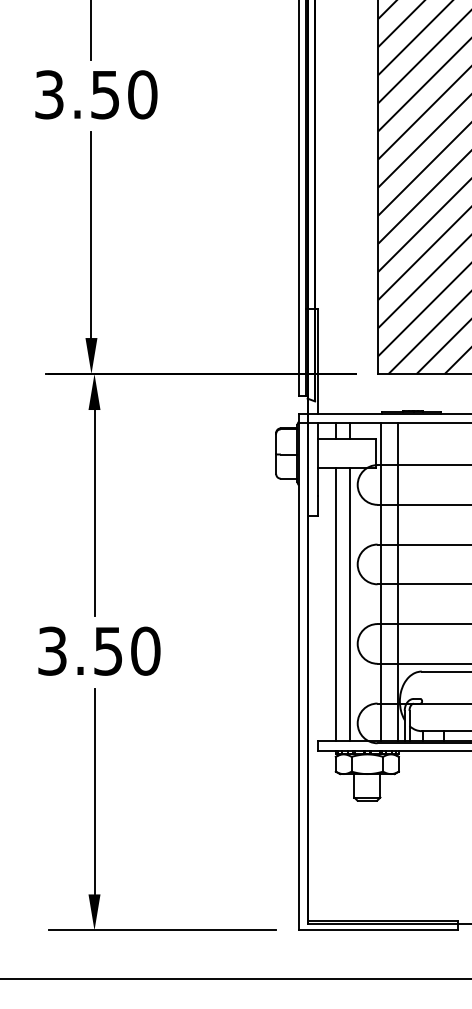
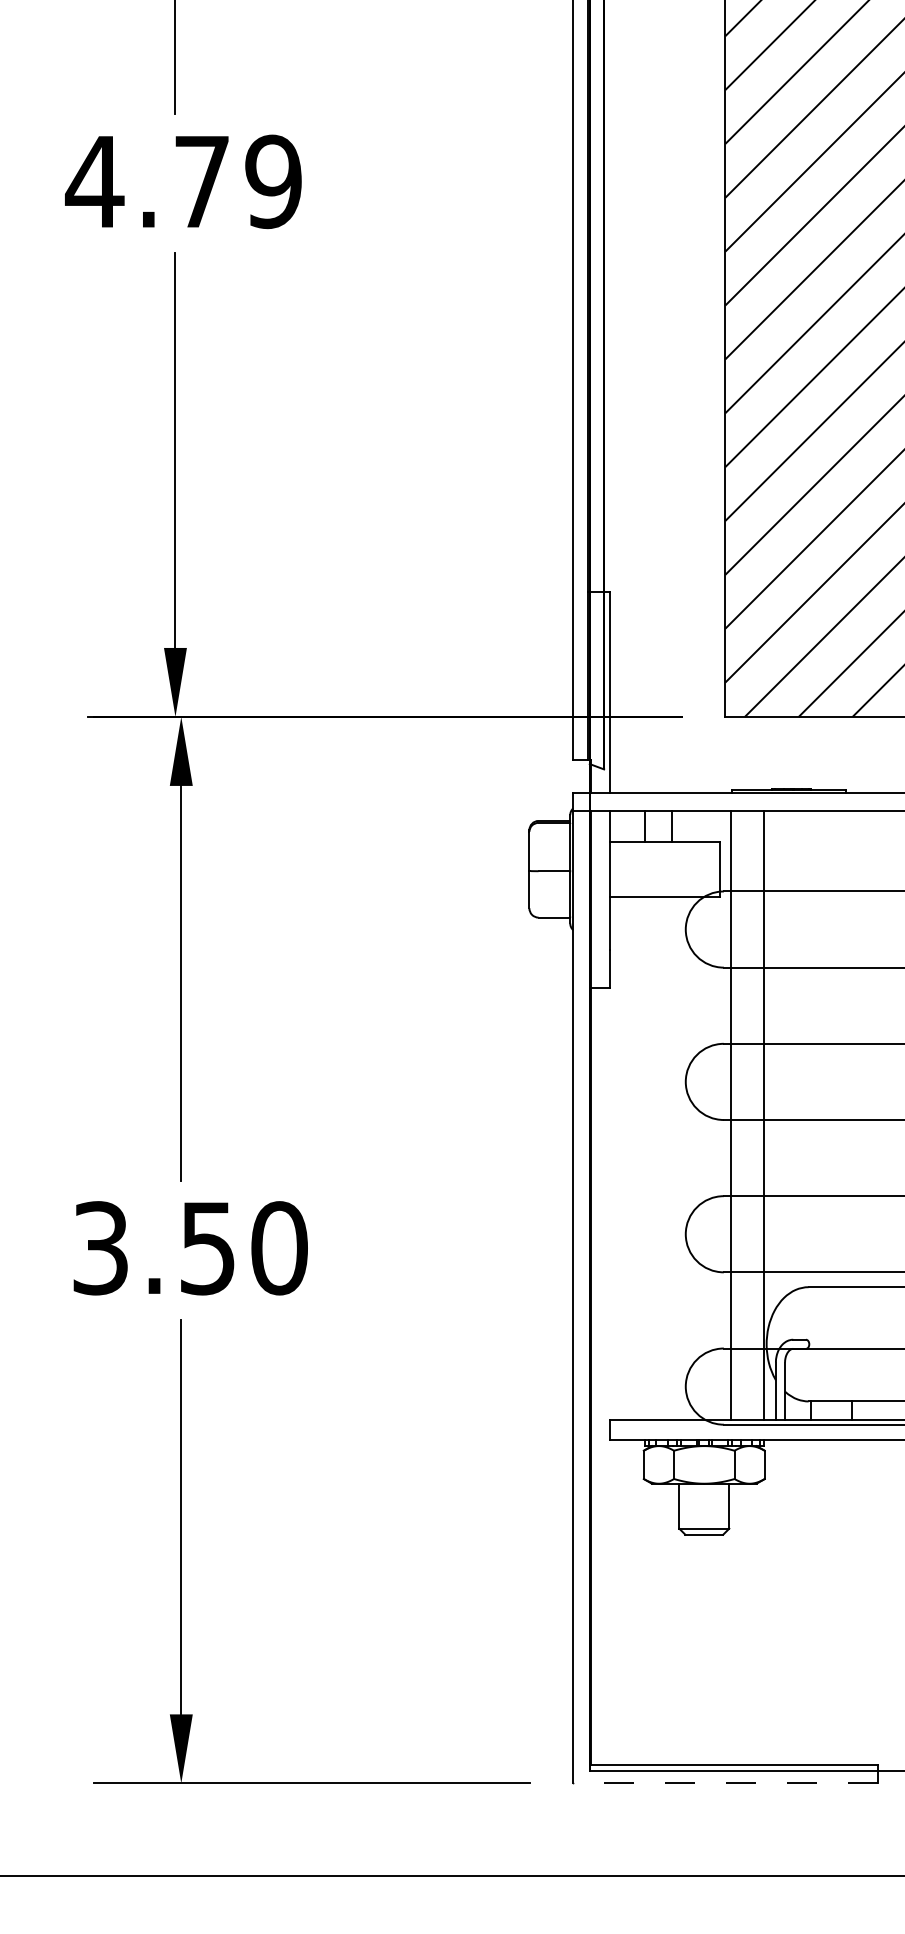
text: (95, 94) -> (183, 181), 3.50 -> 4.79
line: (336, 604) -> (645, 1158), removed
line: (350, 604) -> (671, 1158), removed
line: (378, 930) -> (725, 1783), solid -> dashed

